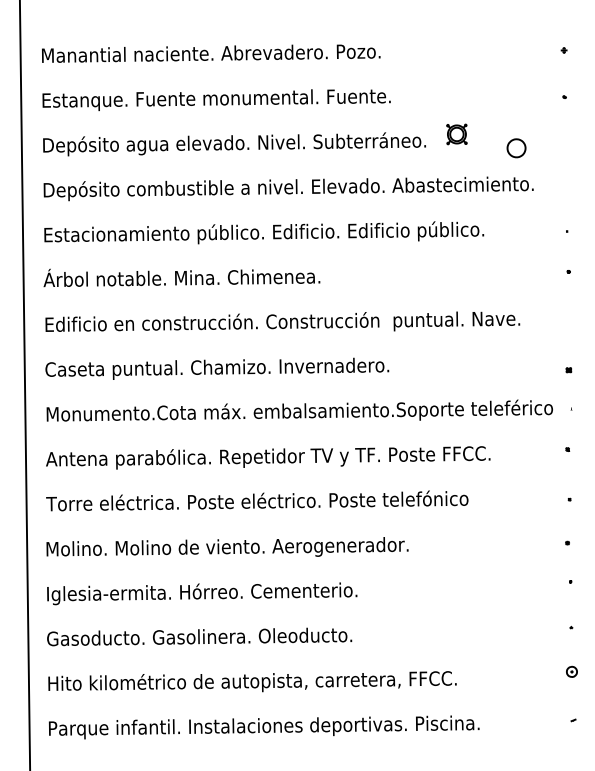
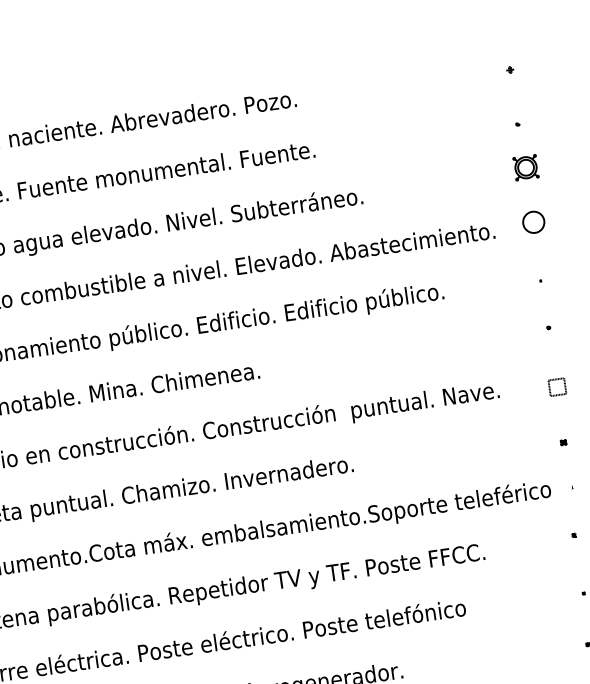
part: (456, 134) -> (525, 167), moved
part: (516, 148) -> (533, 222), moved
part: (570, 322) -> (558, 386), added

